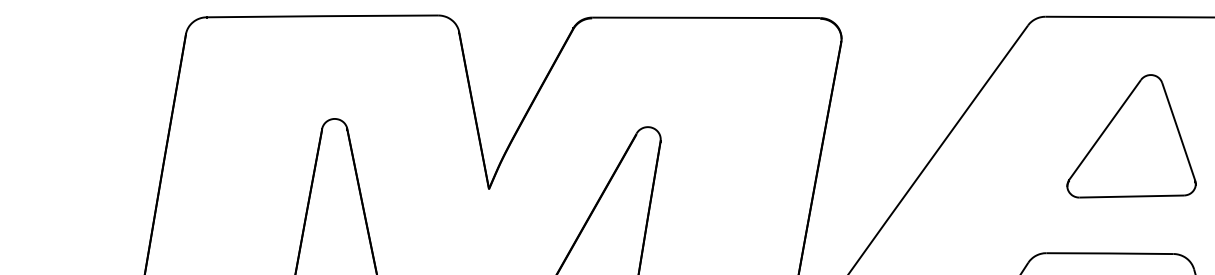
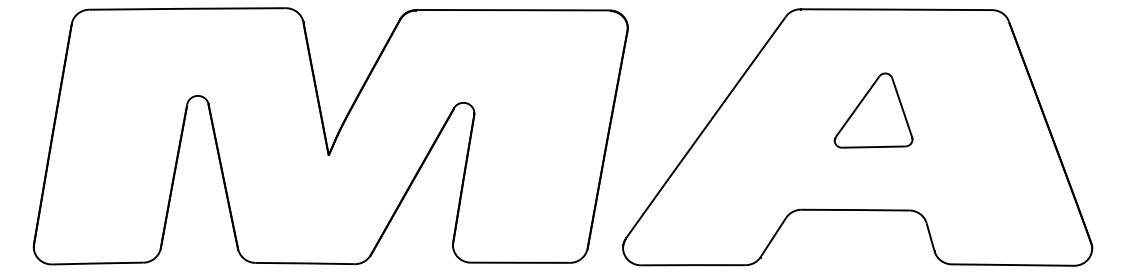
part: (1131, 136) -> (873, 110), size x0.71

